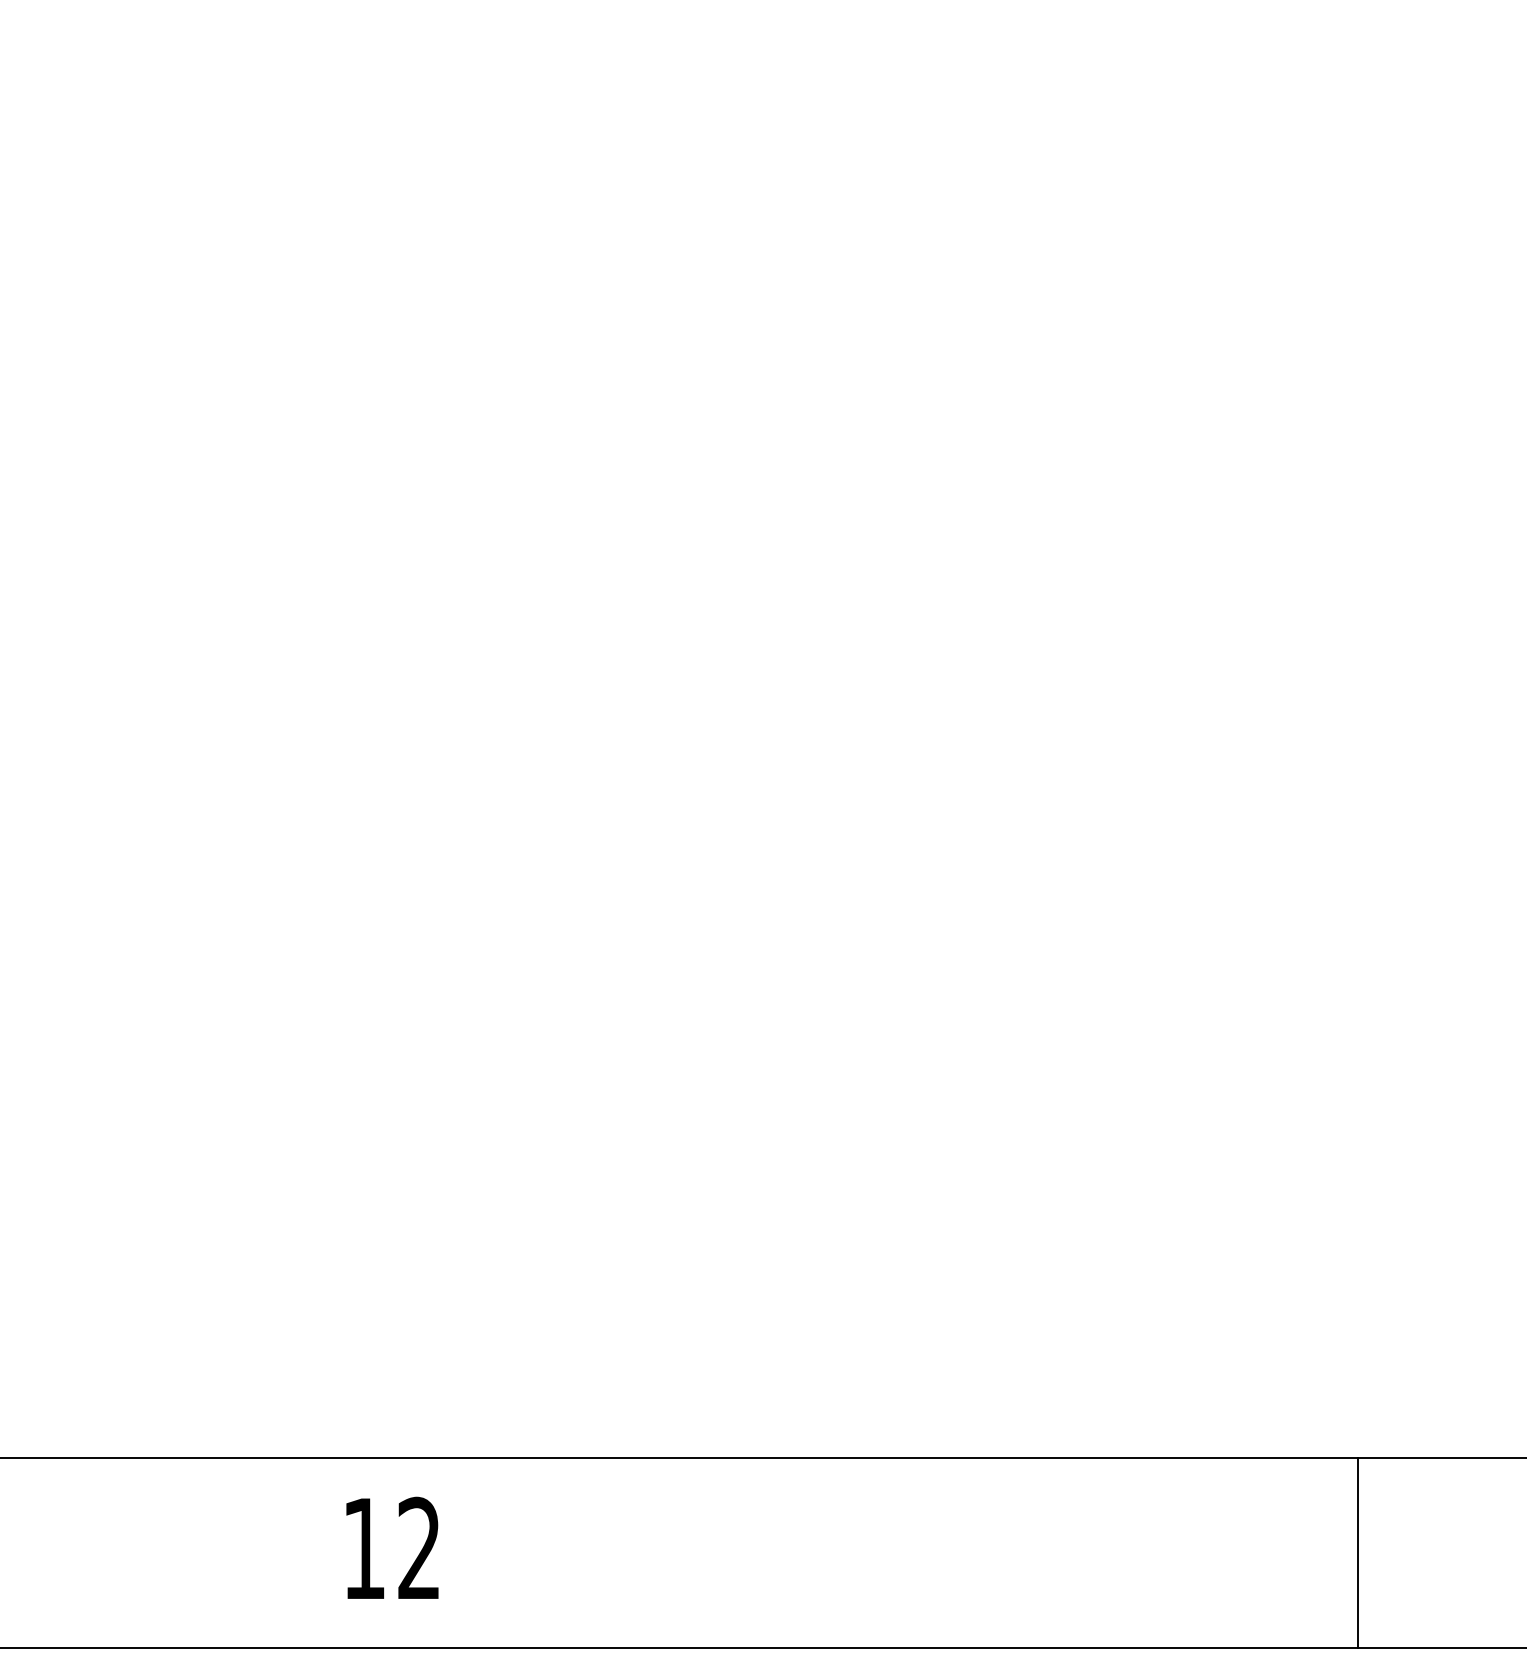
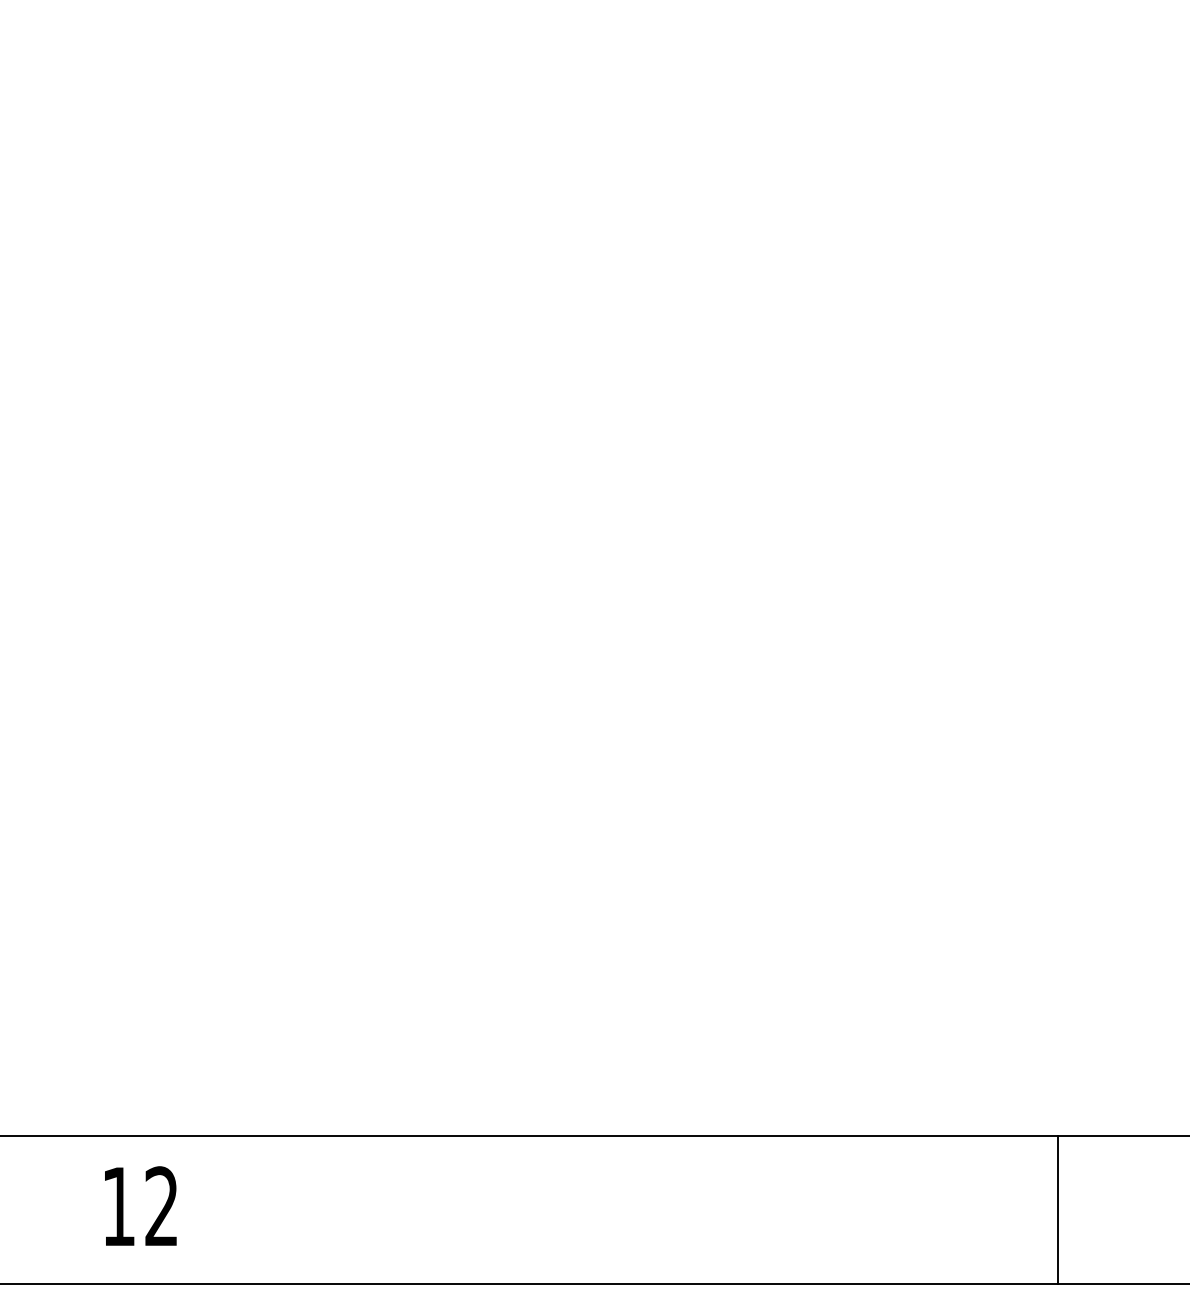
text: (392, 1547) -> (140, 1205), moved

